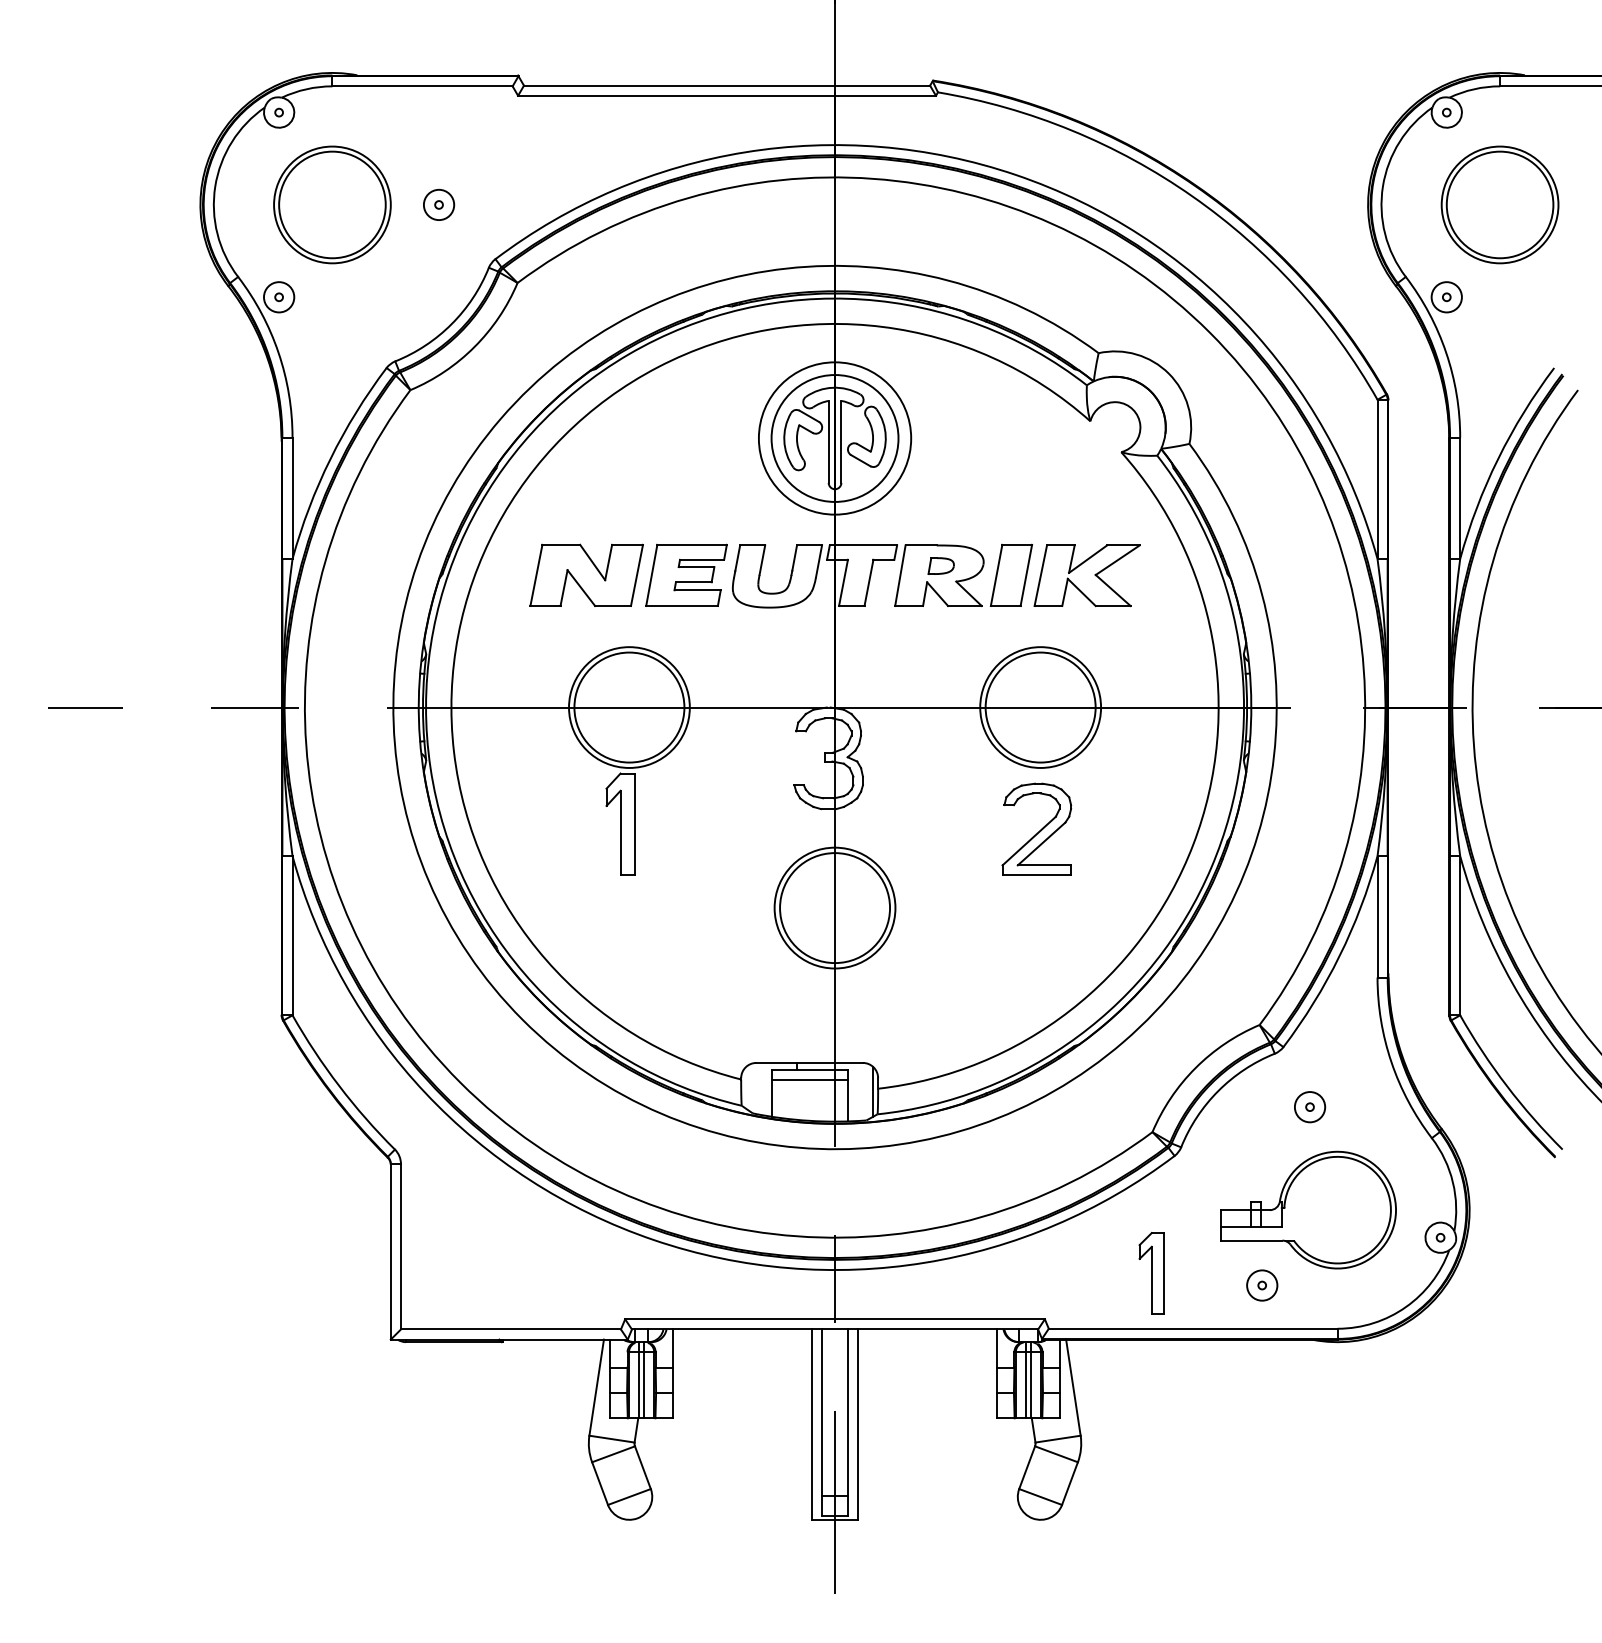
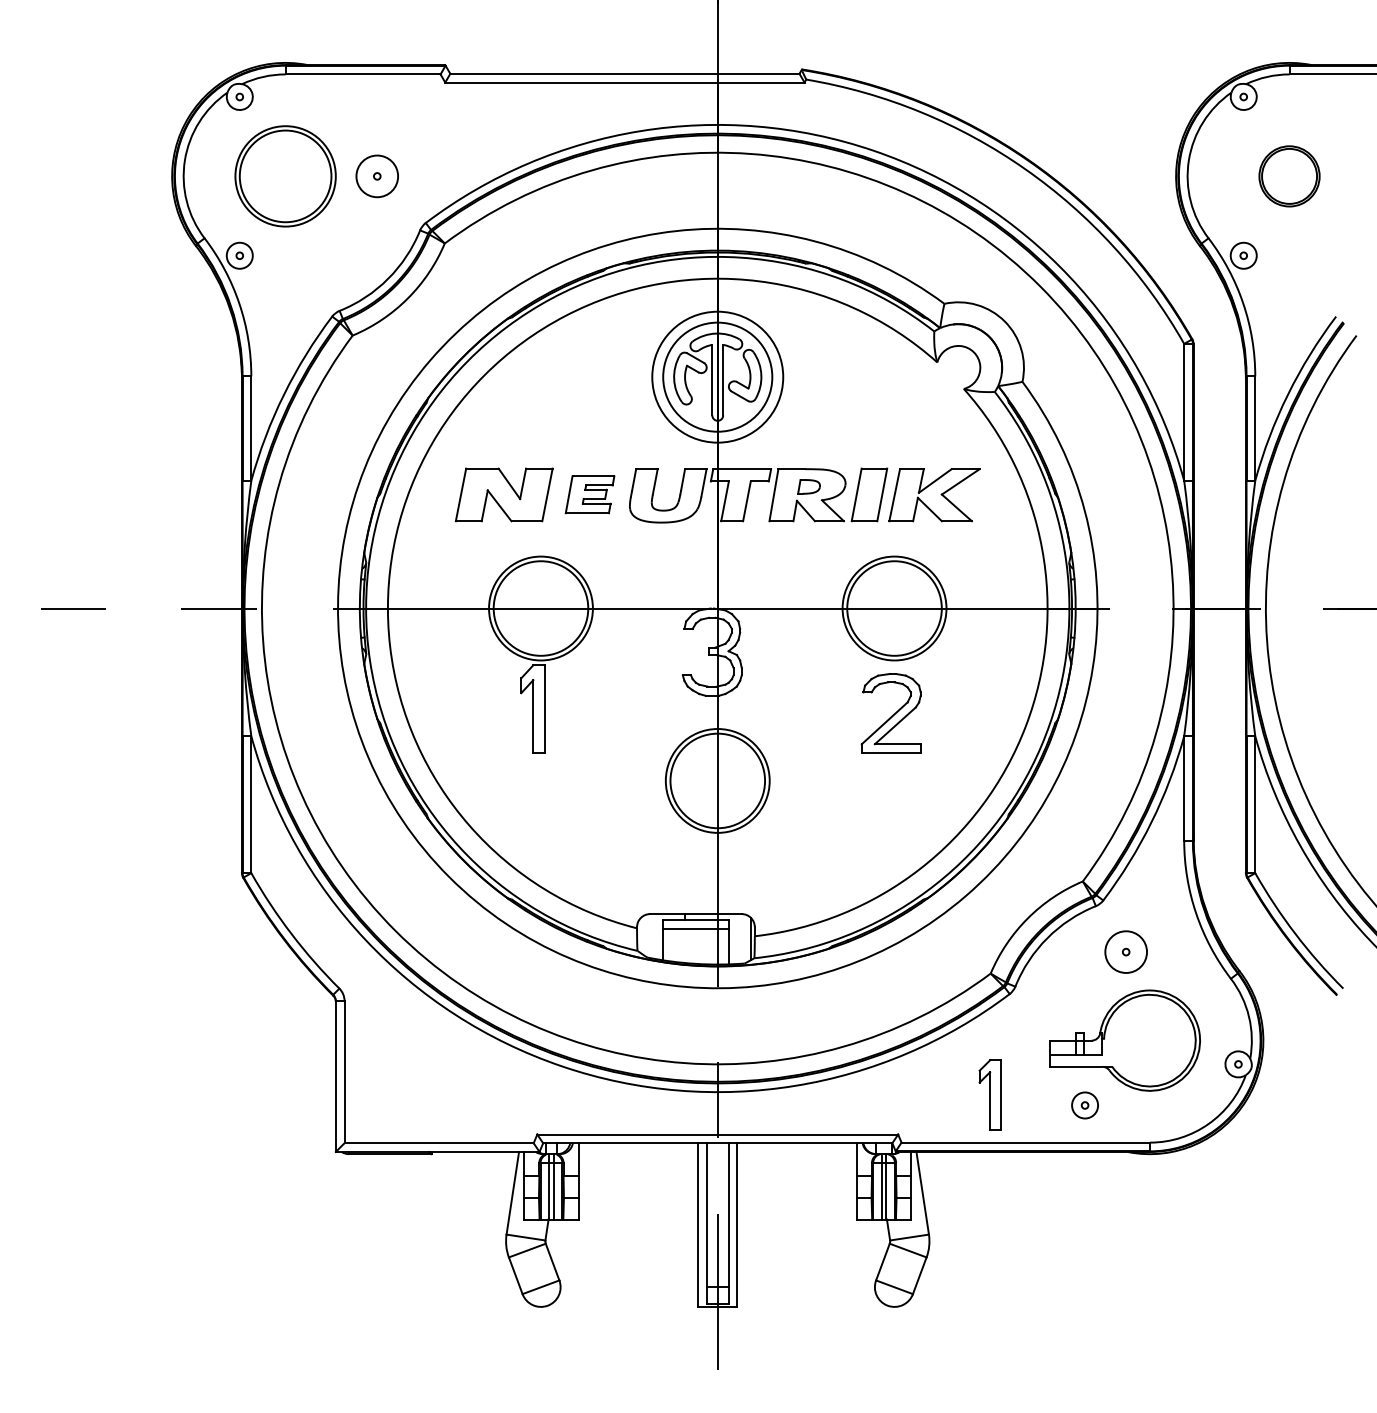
circle: (438, 204) -> (376, 176), size x1.6
part: (1499, 204) -> (1289, 176), size x0.6
part: (686, 574) -> (590, 494), size x0.7
circle: (1309, 1107) -> (1125, 952), size x1.6

